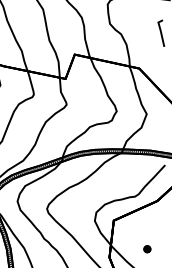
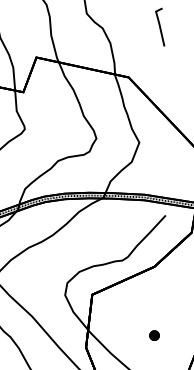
part: (147, 249) -> (154, 336), moved

